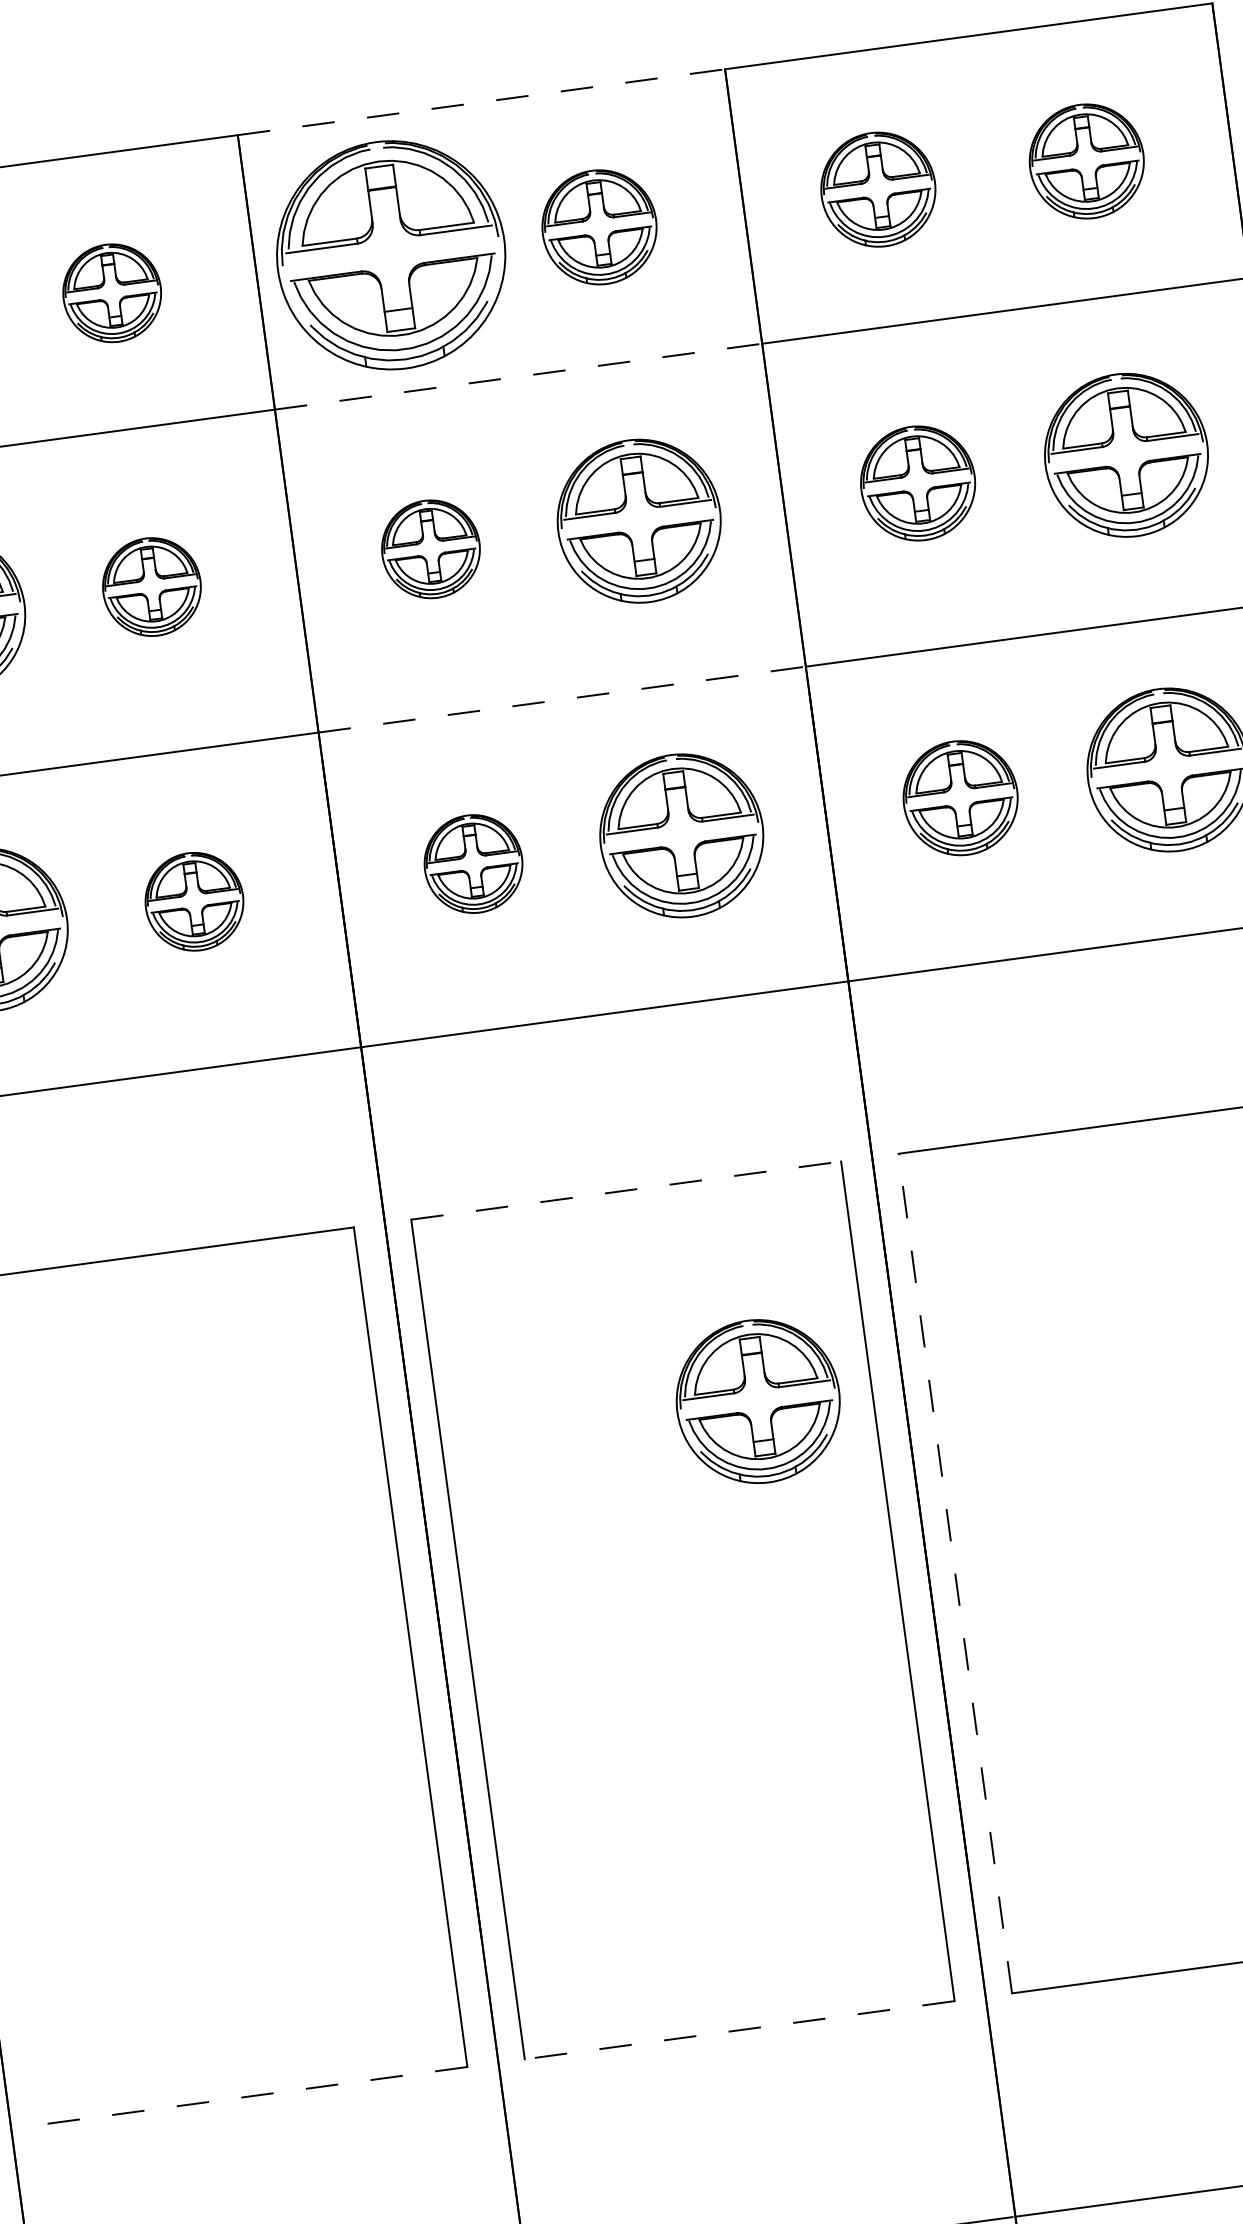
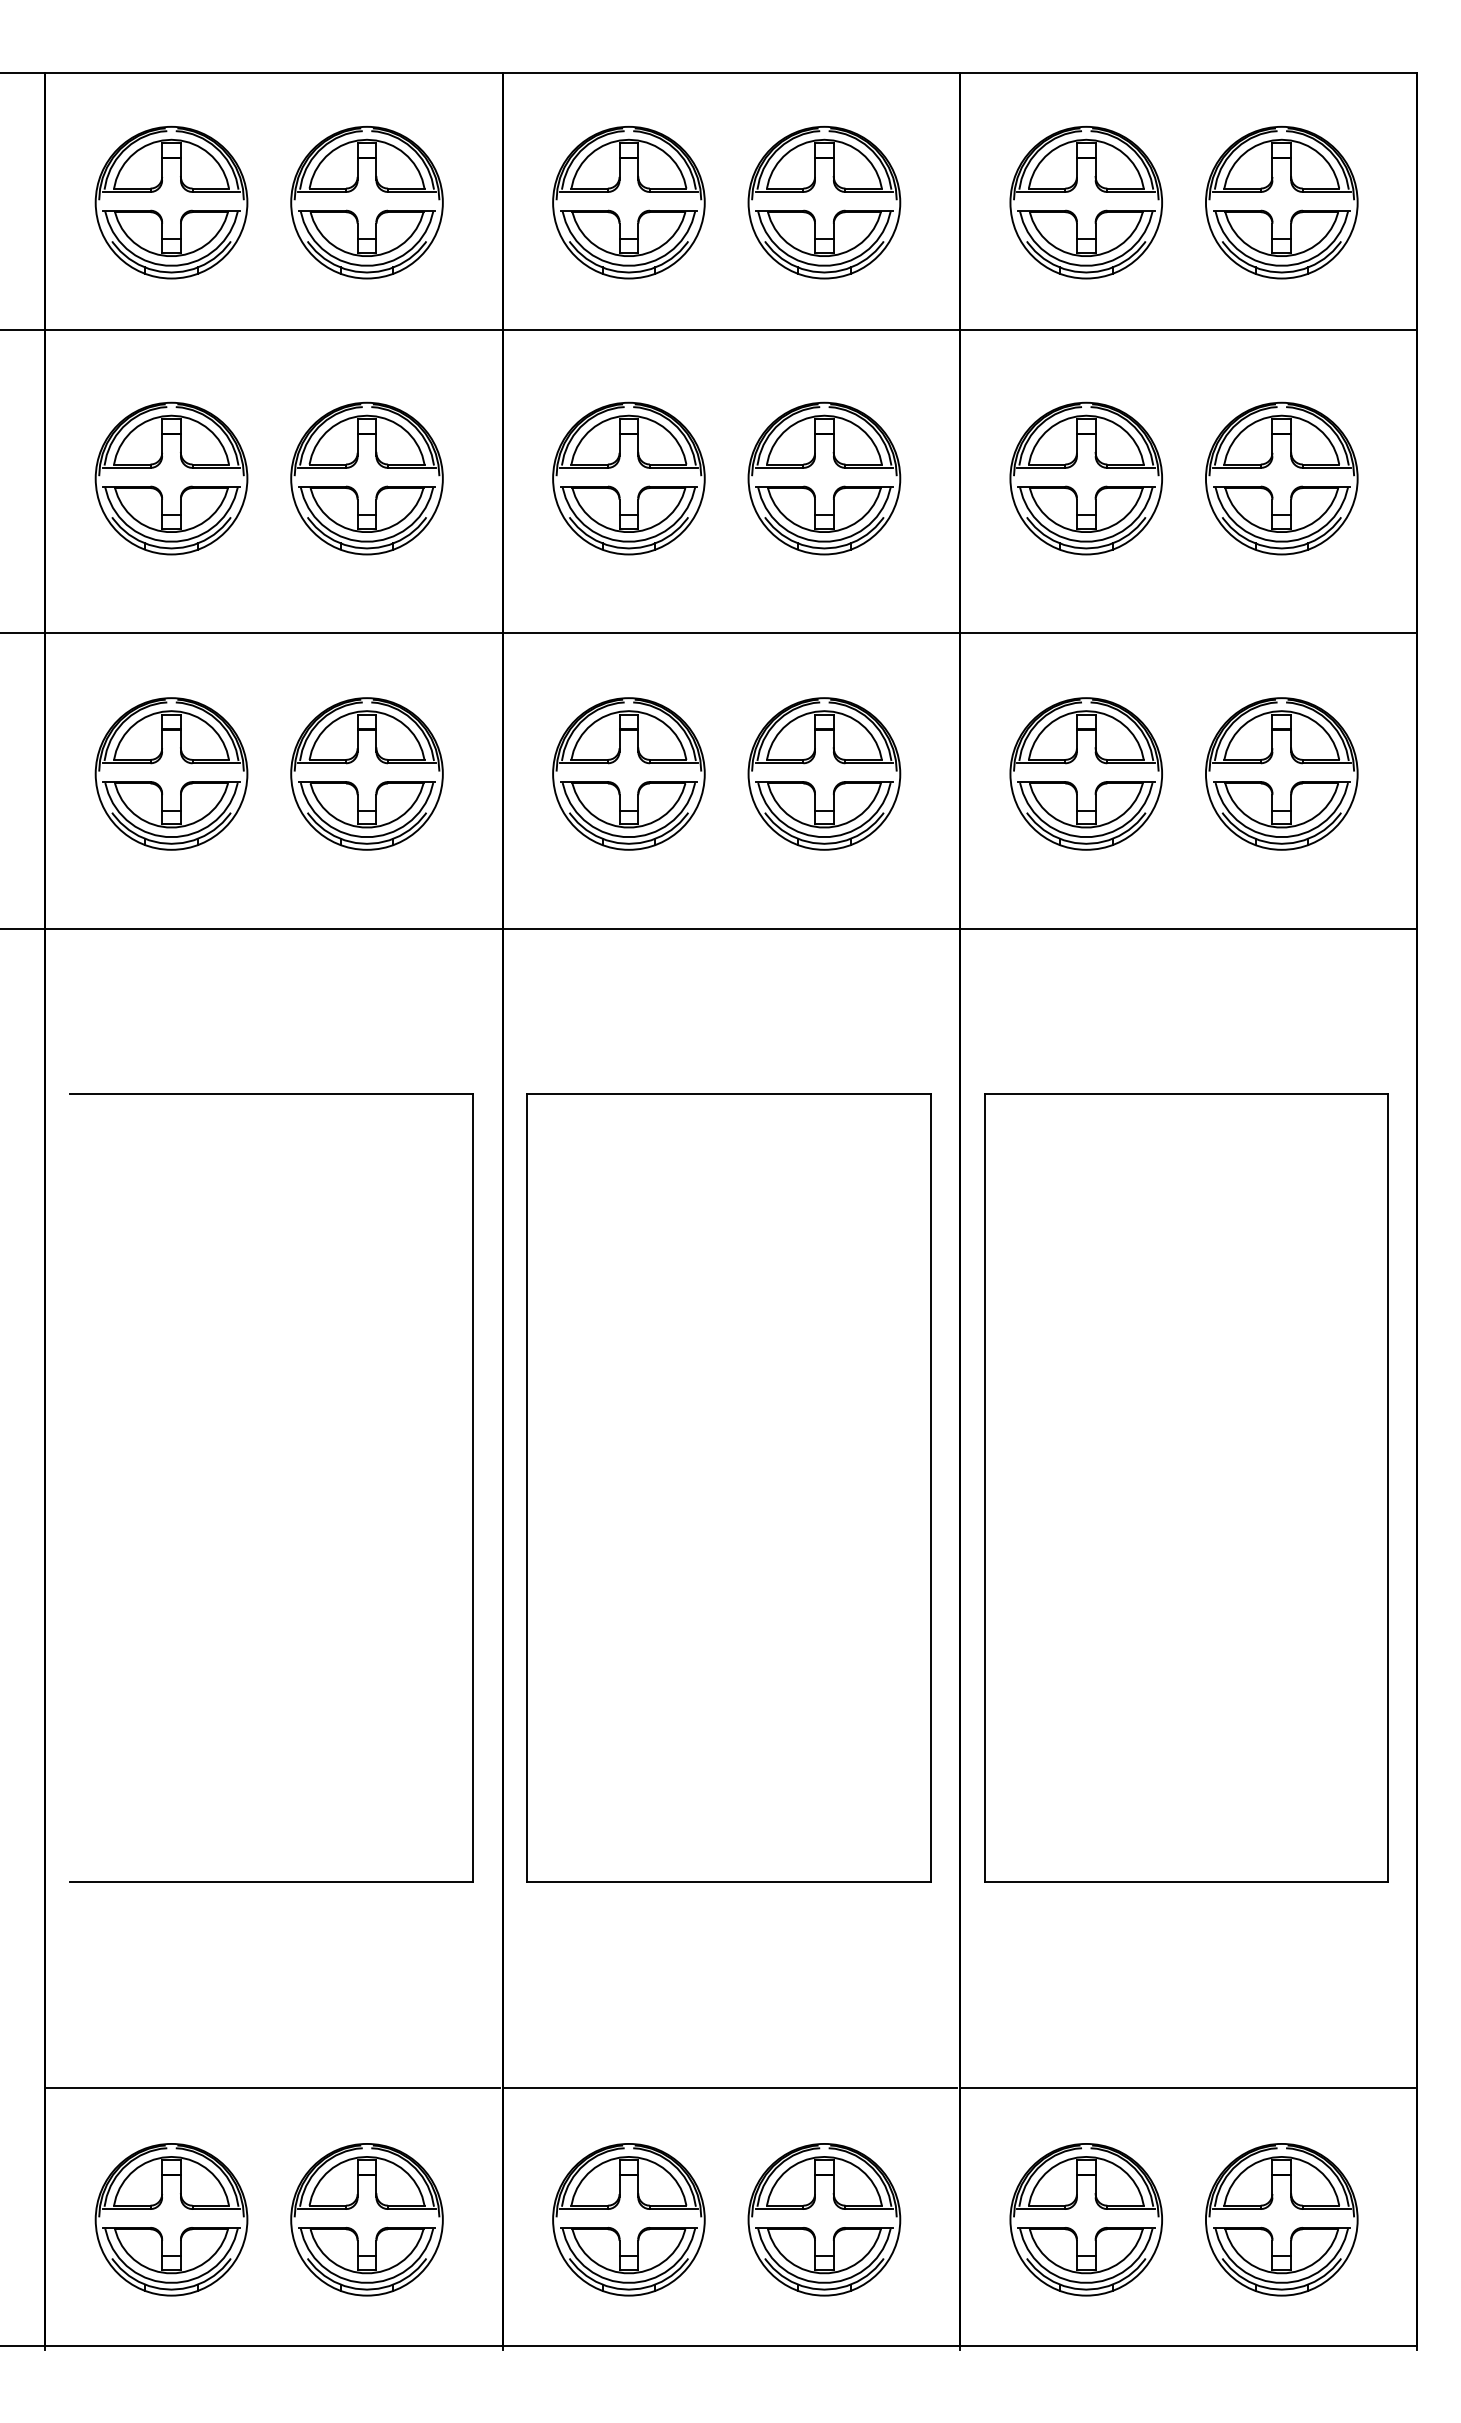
line: (481, 101) -> (731, 72), dashed -> solid
part: (1086, 161) -> (1281, 202), size x1.43
part: (877, 189) -> (1085, 202), size x1.43
part: (599, 227) -> (824, 202), size x1.43
part: (390, 255) -> (628, 202), size x0.71
part: (111, 293) -> (366, 202), size x1.67
line: (518, 376) -> (731, 330), dashed -> solid
part: (917, 483) -> (1085, 478), size x1.43
part: (430, 549) -> (628, 478), size x1.67
part: (151, 587) -> (366, 478), size x1.67
line: (562, 699) -> (731, 633), dashed -> solid
part: (959, 797) -> (1085, 773), size x1.43
part: (472, 863) -> (628, 773), size x1.67
part: (193, 901) -> (366, 773), size x1.67
line: (625, 1191) -> (728, 1094), dashed -> solid
part: (758, 1401) -> (824, 1304), removed
line: (955, 1572) -> (984, 1487), dashed -> solid
line: (739, 2030) -> (728, 1882), dashed -> solid
line: (252, 2096) -> (271, 1882), dashed -> solid

